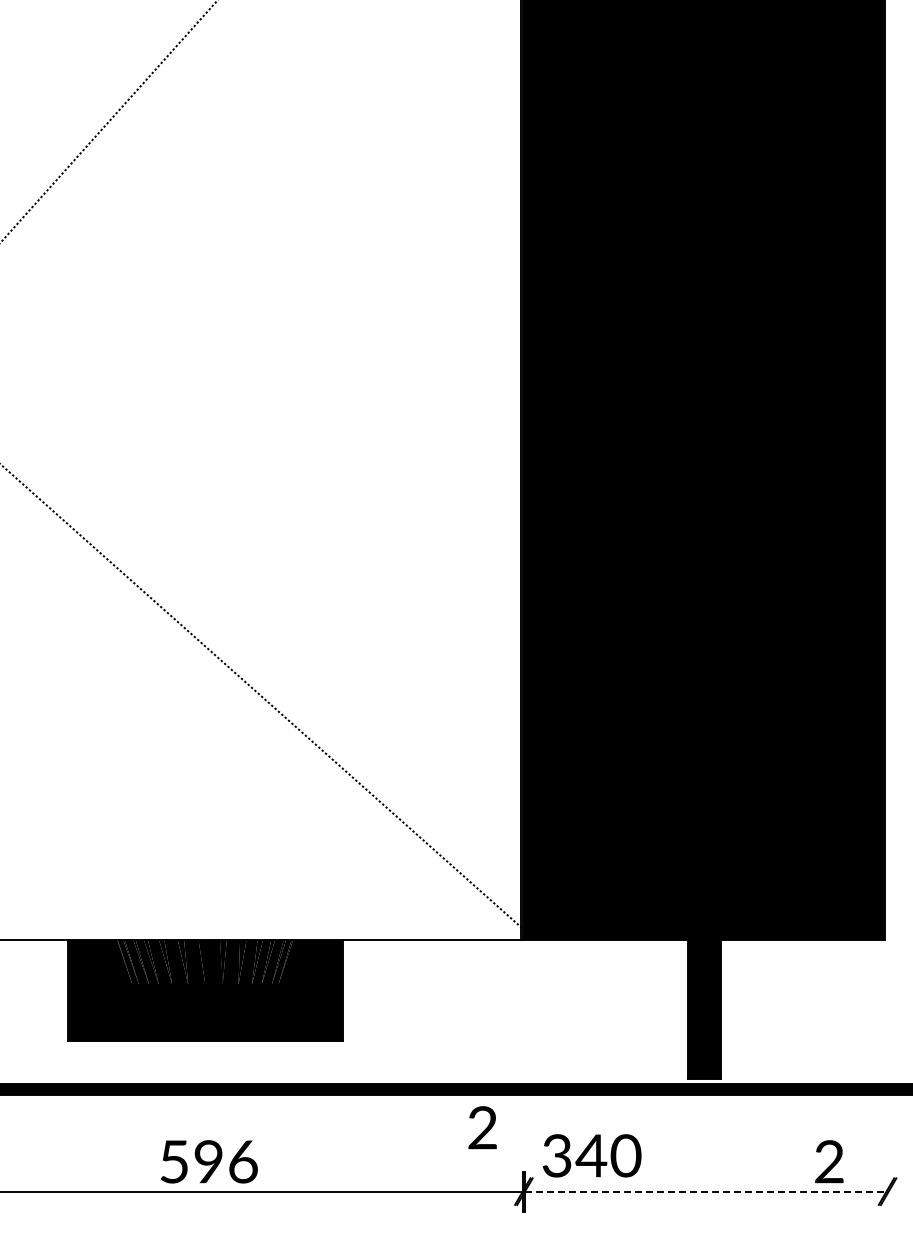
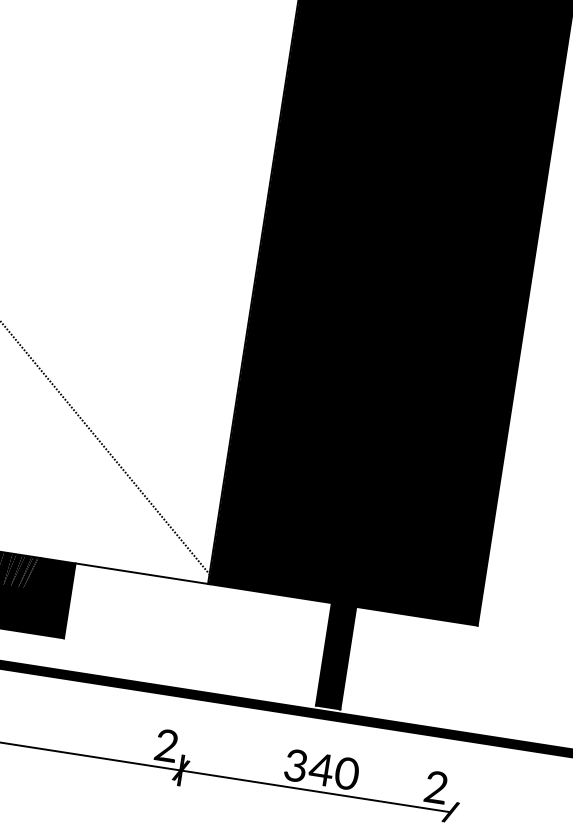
text: (482, 1127) -> (166, 745), moved
text: (591, 1155) -> (321, 769), moved
text: (829, 1161) -> (436, 787), moved
line: (705, 1191) -> (315, 791), dashed -> solid

